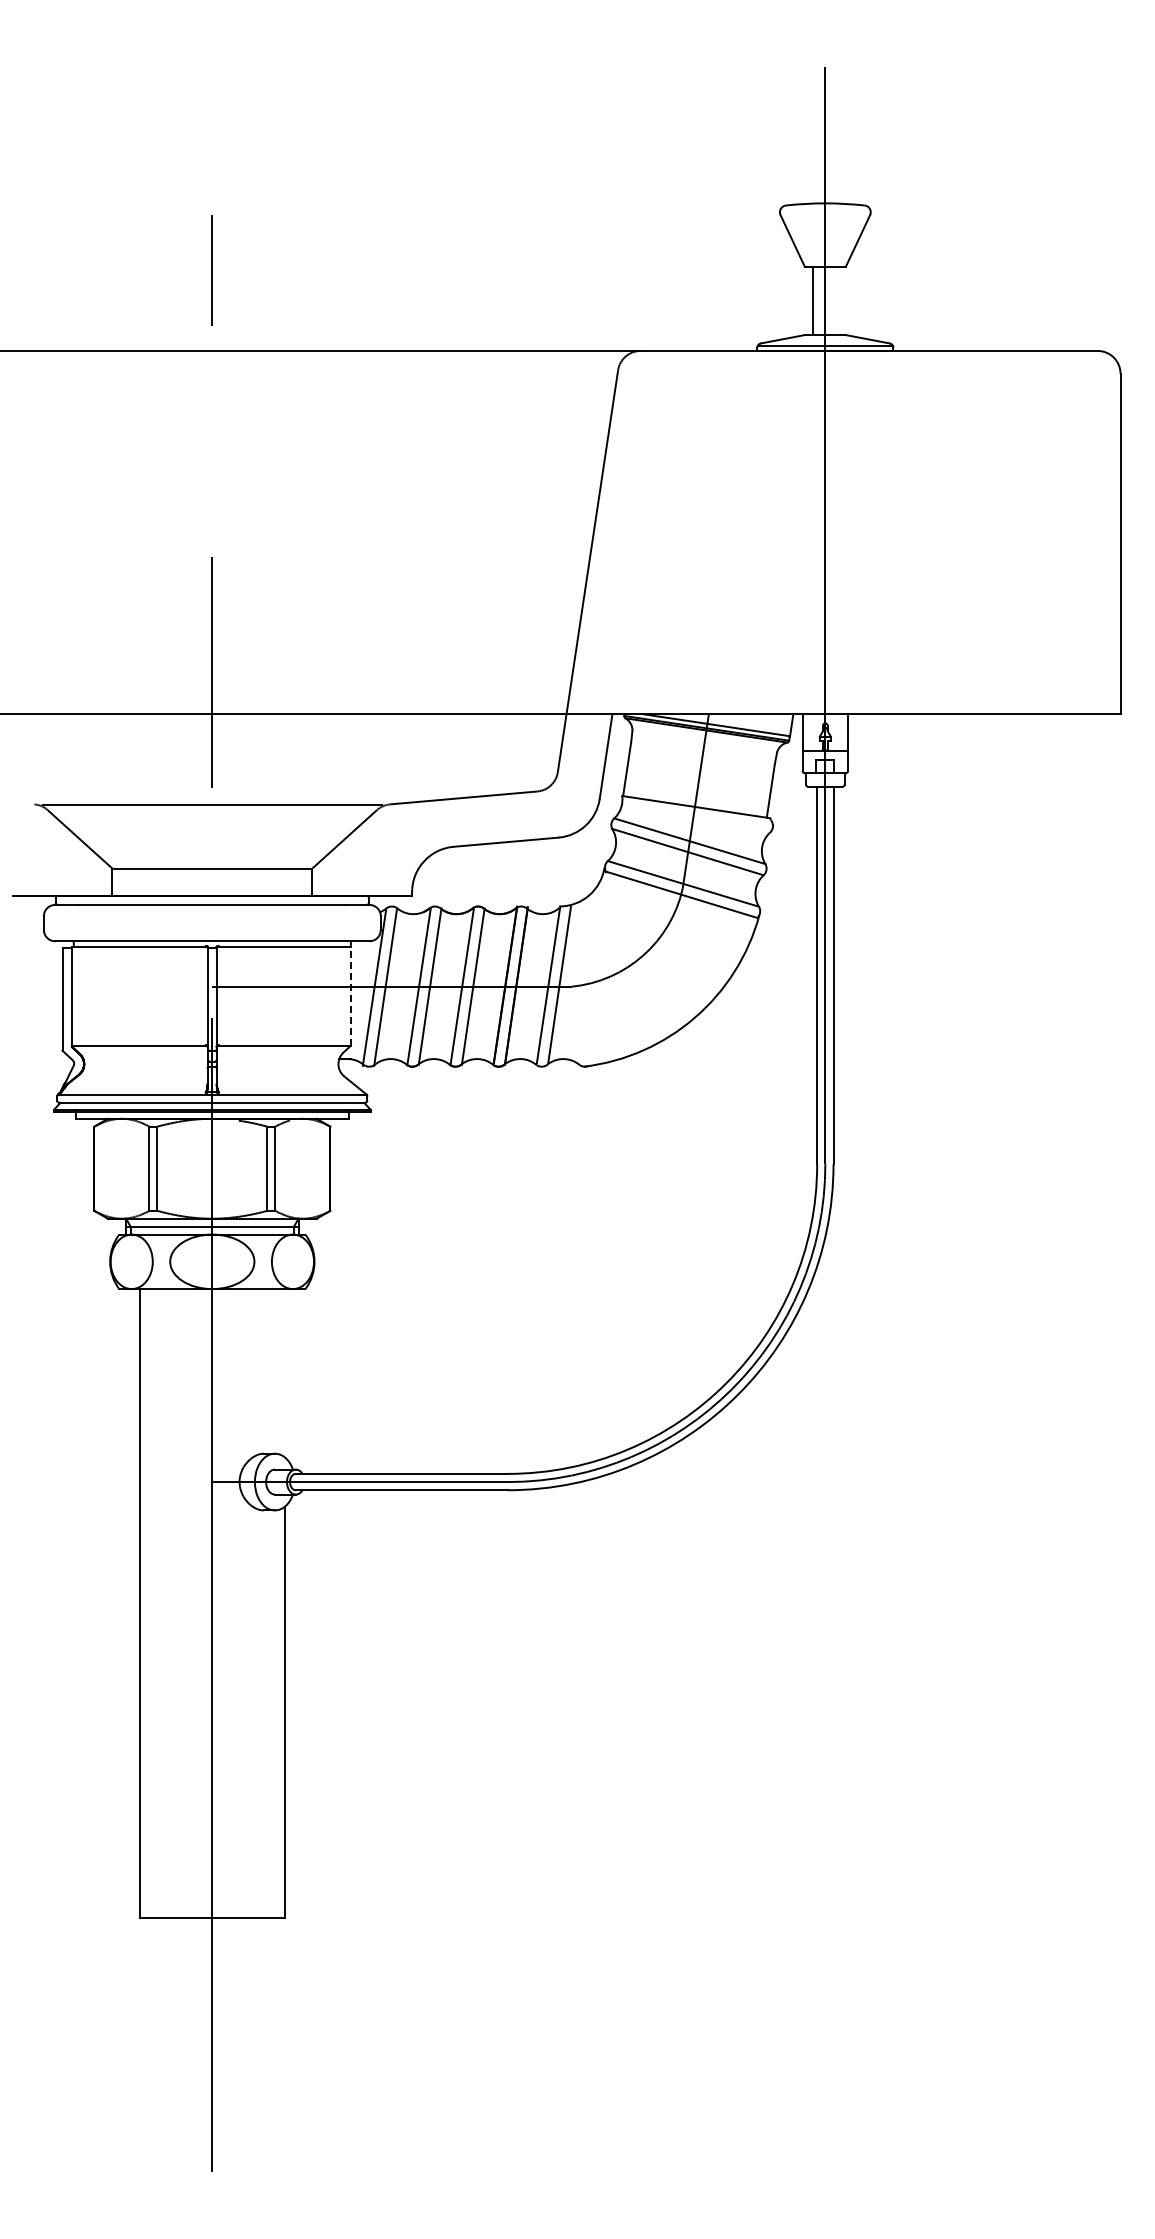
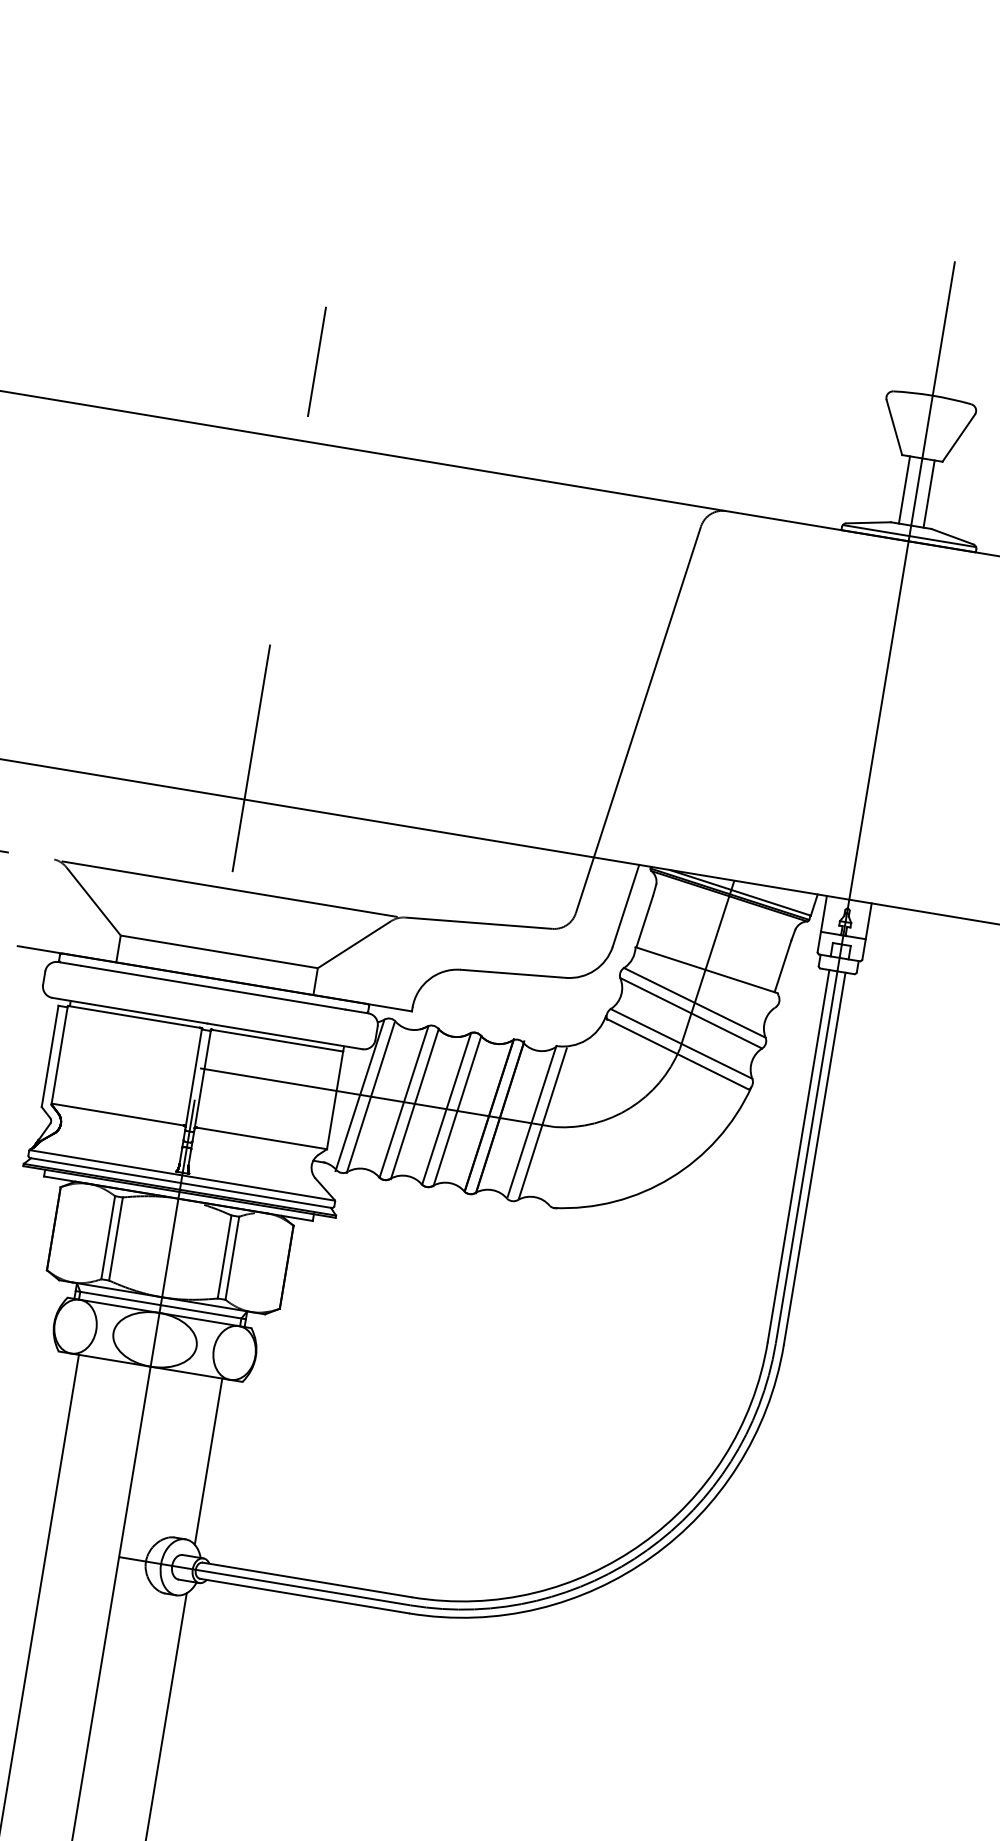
line: (837, 300) -> (928, 493), added
line: (350, 995) -> (334, 1099), dashed -> solid
line: (285, 1373) -> (209, 1461), added

